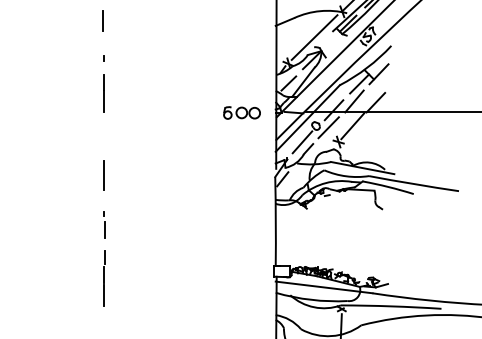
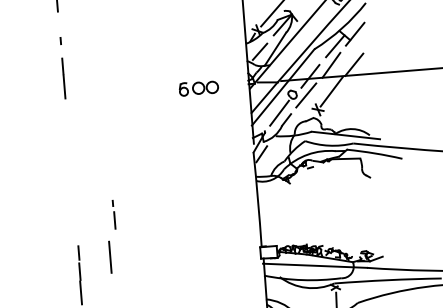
part: (241, 112) -> (198, 87), moved
line: (103, 175) -> (110, 257), moved
line: (104, 224) -> (114, 214), moved

